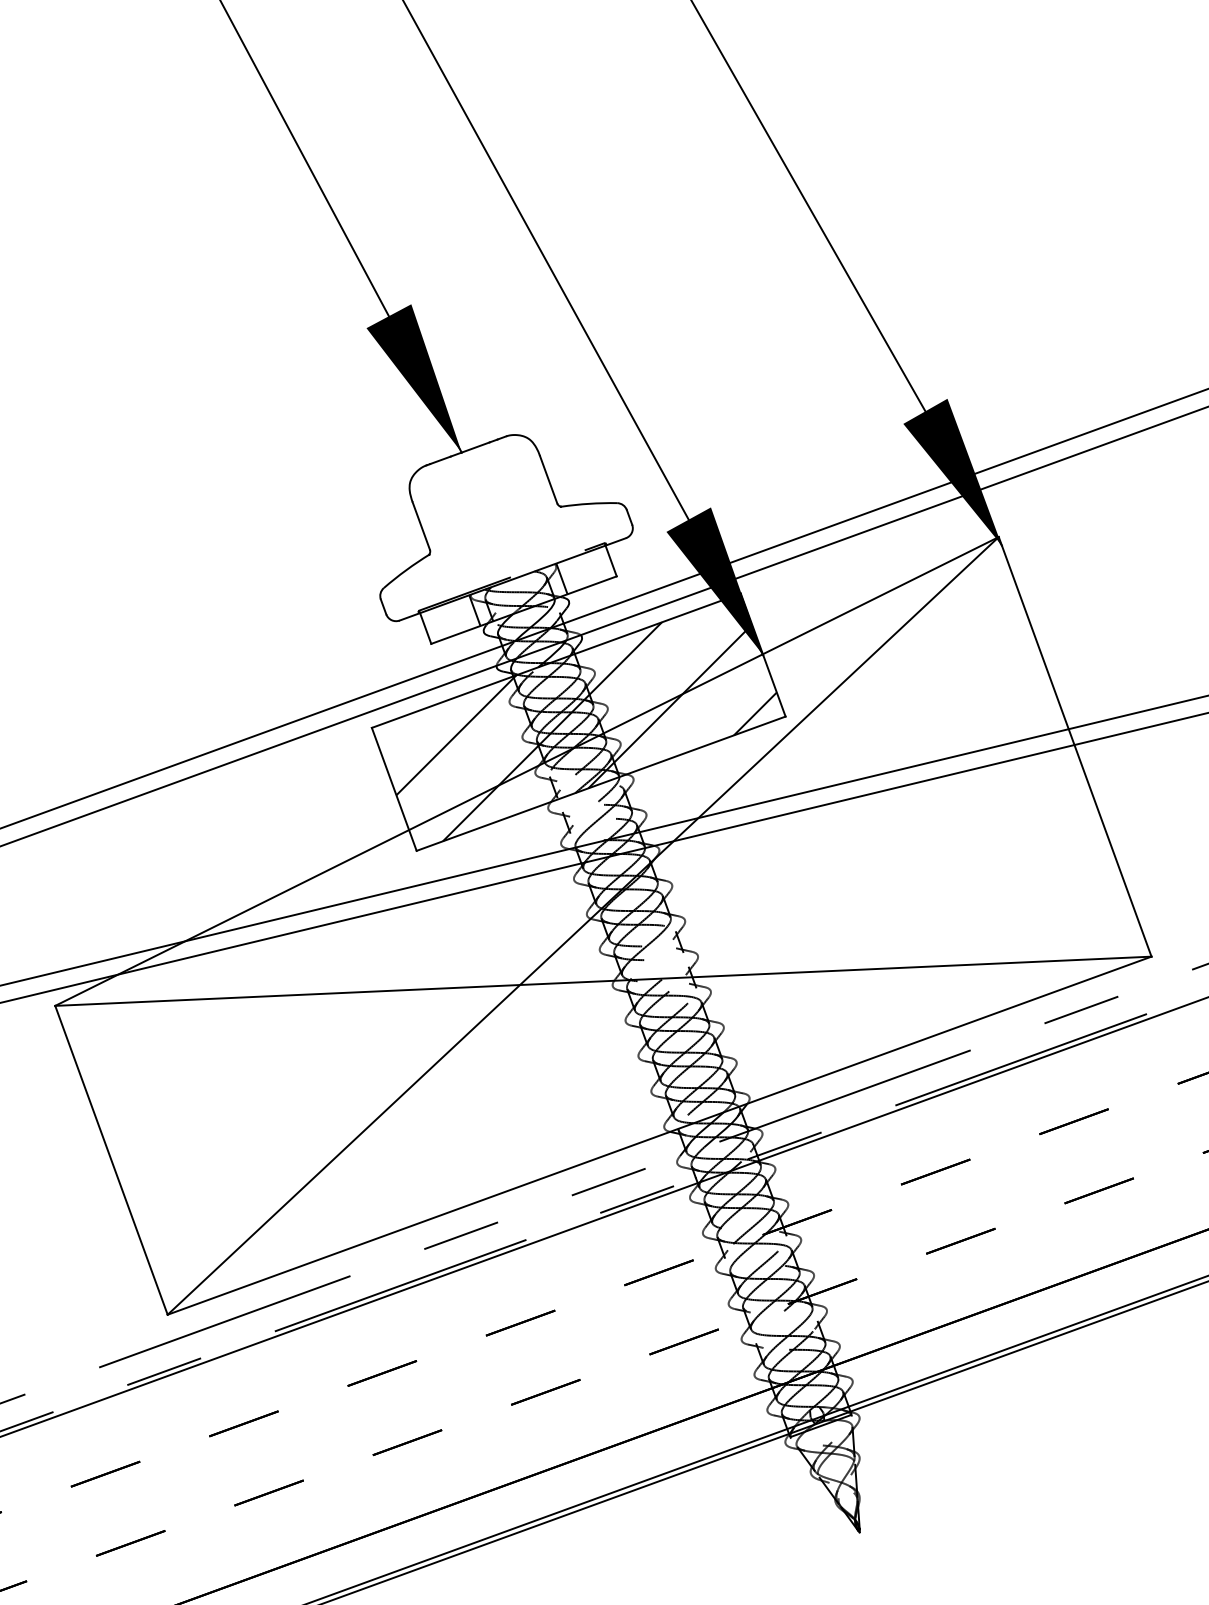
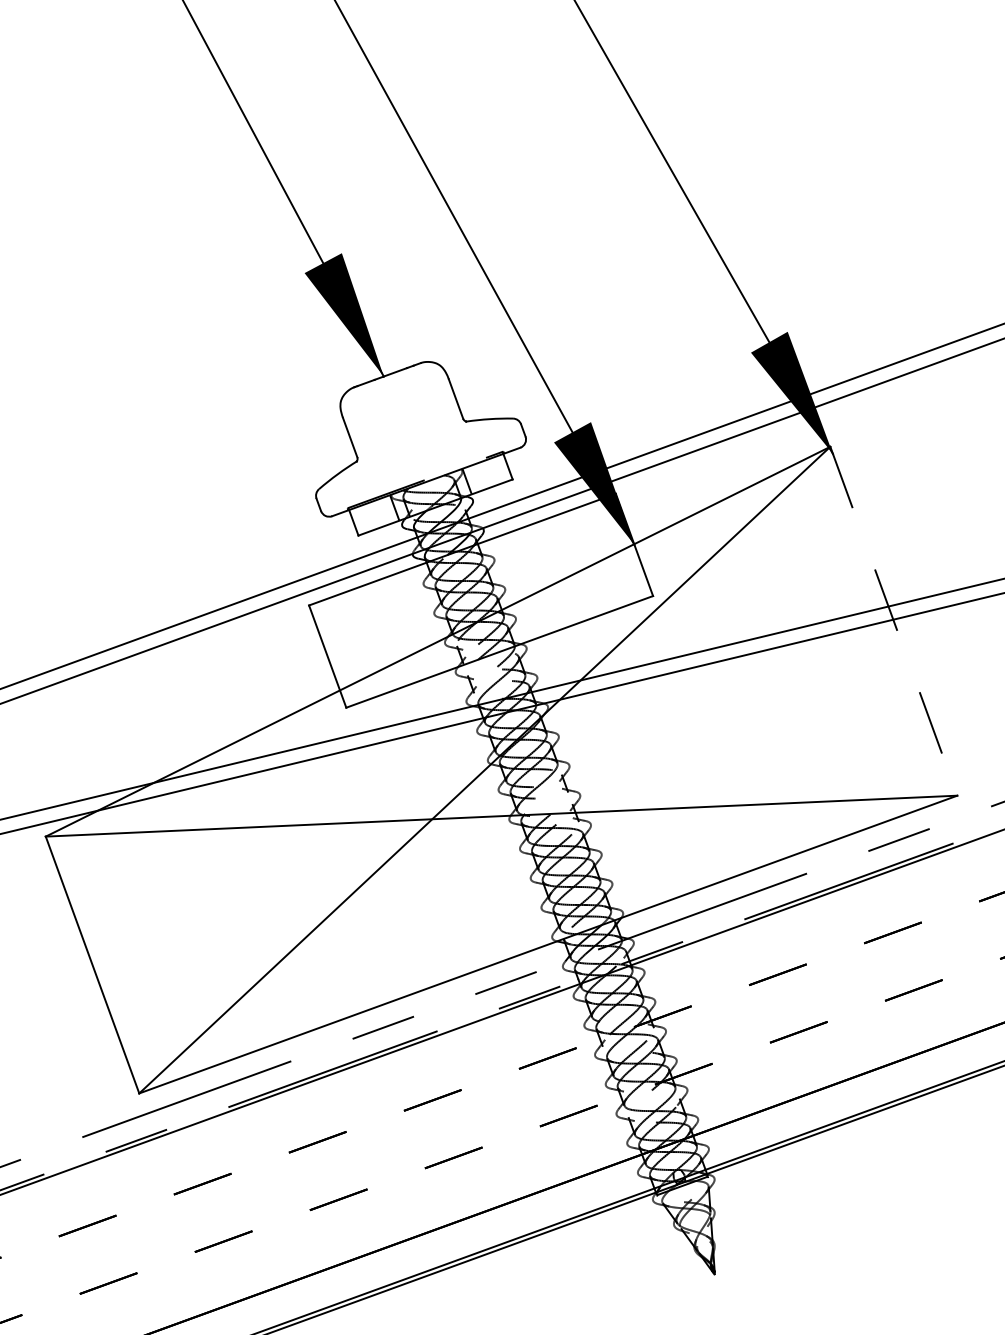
hatch: (586, 731) -> (487, 608), removed
line: (1075, 747) -> (894, 621), solid -> dashed

